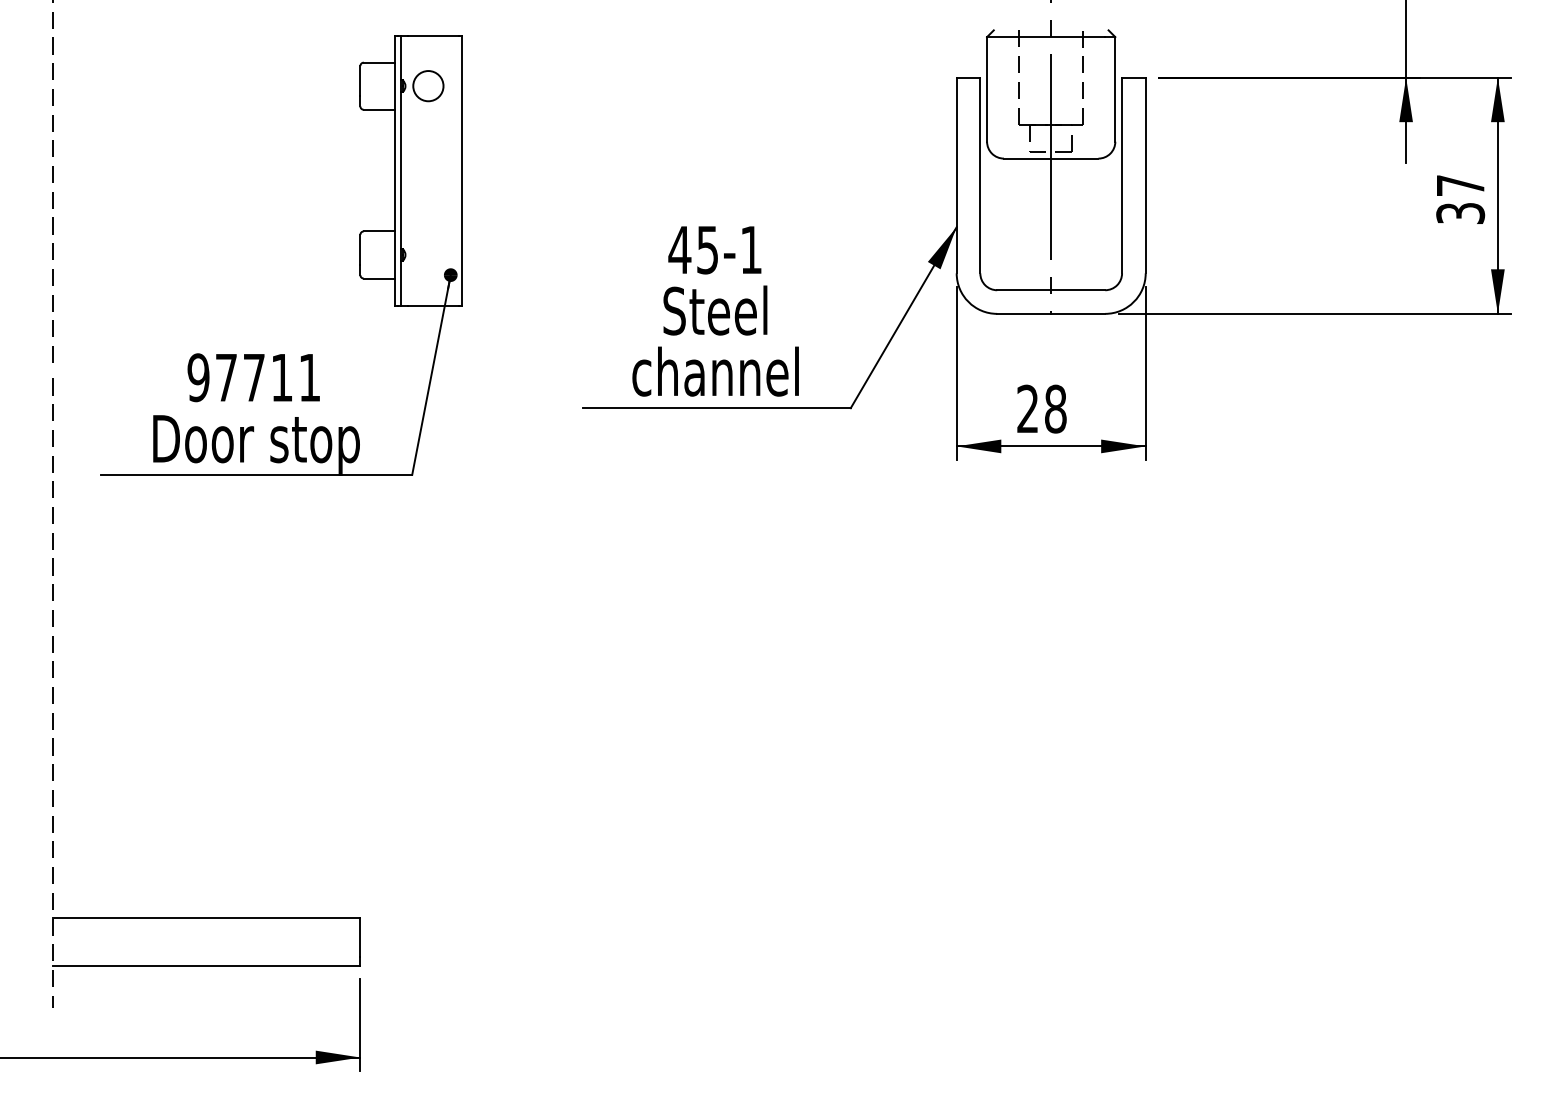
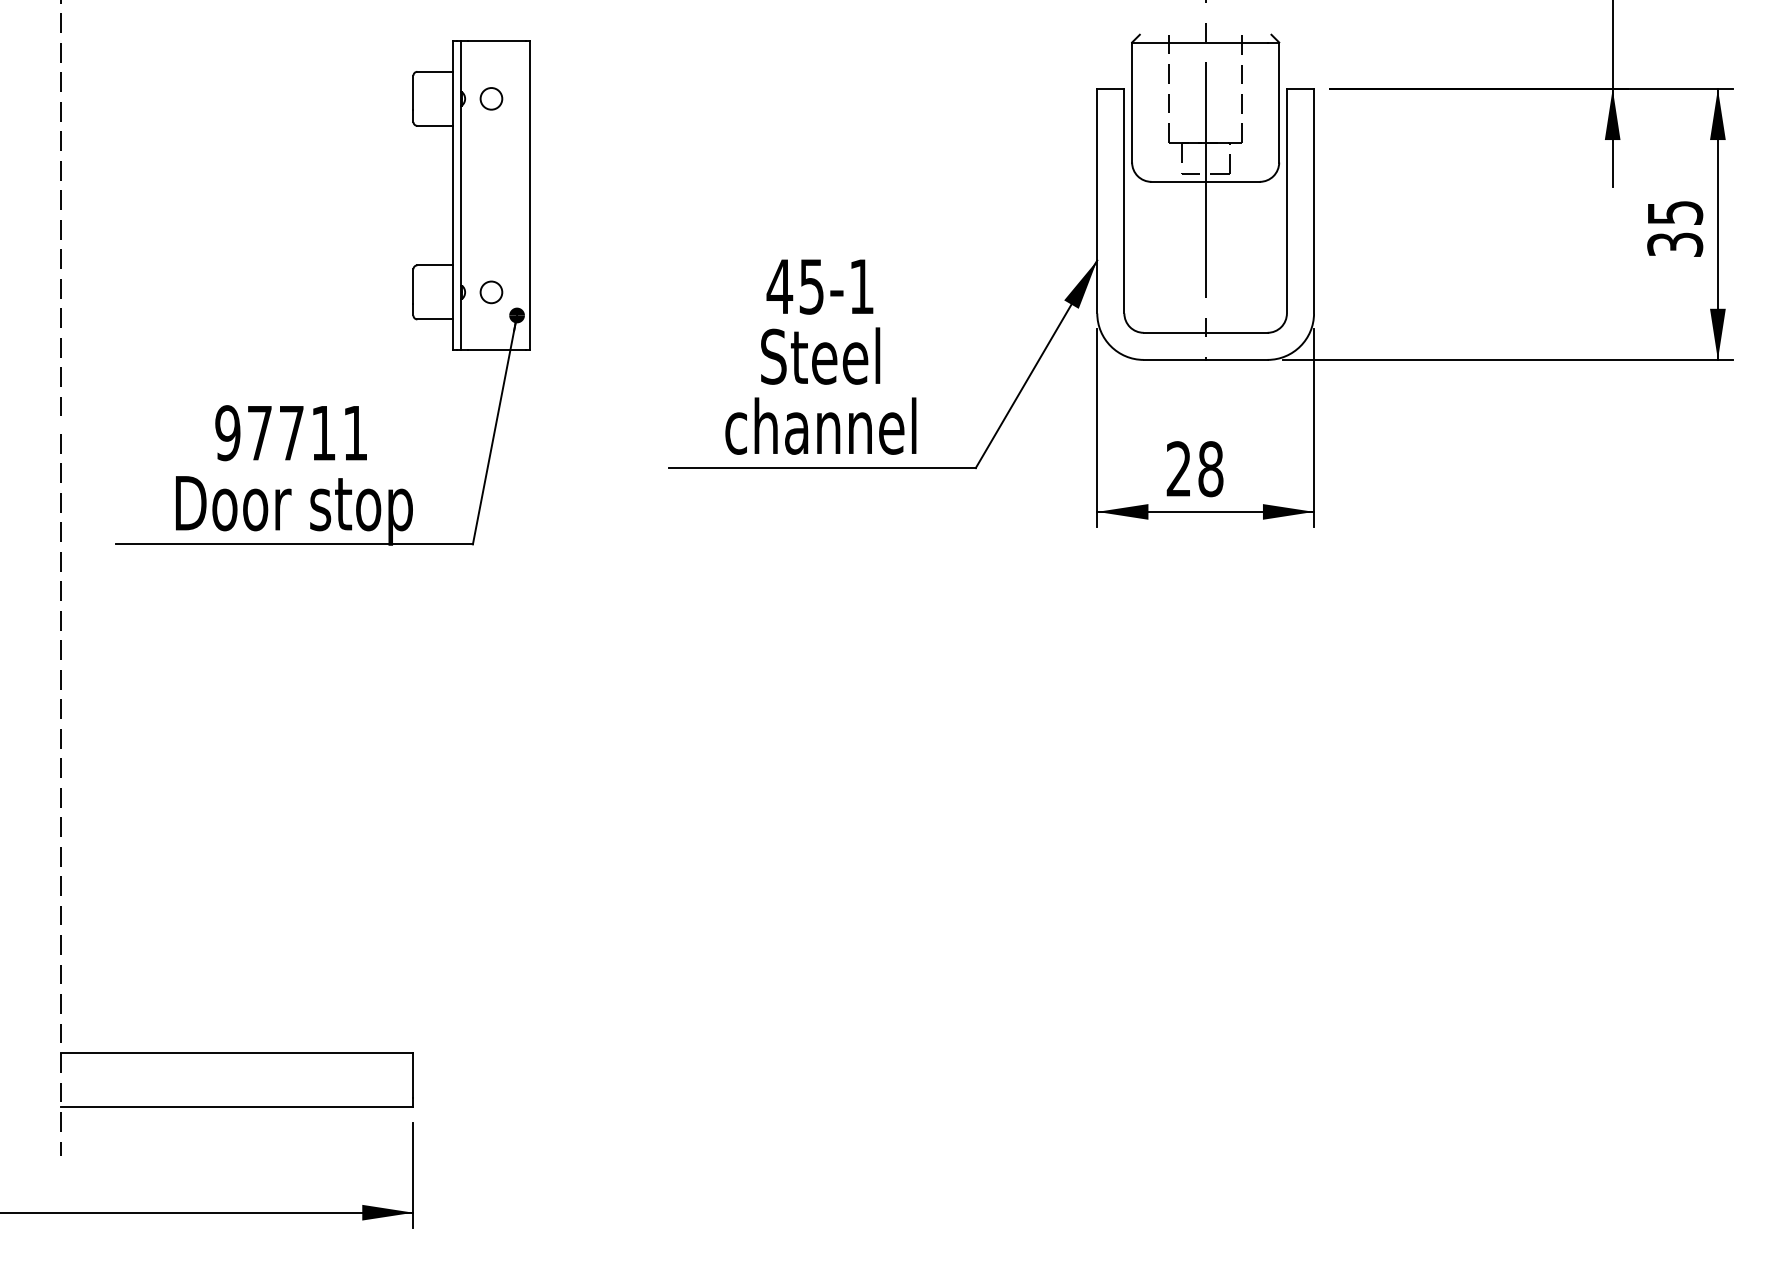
circle: (428, 85) -> (491, 98), size x0.62
text: (1460, 185) -> (1675, 212), 37 -> 35
circle: (428, 255) -> (491, 292), added

